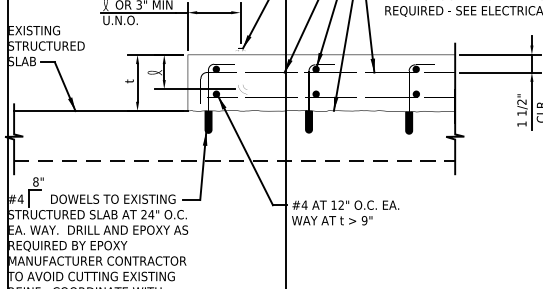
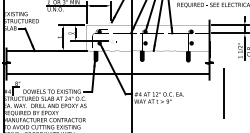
line: (235, 161) -> (108, 74), dashed -> solid
line: (485, 203) -> (223, 93), added

